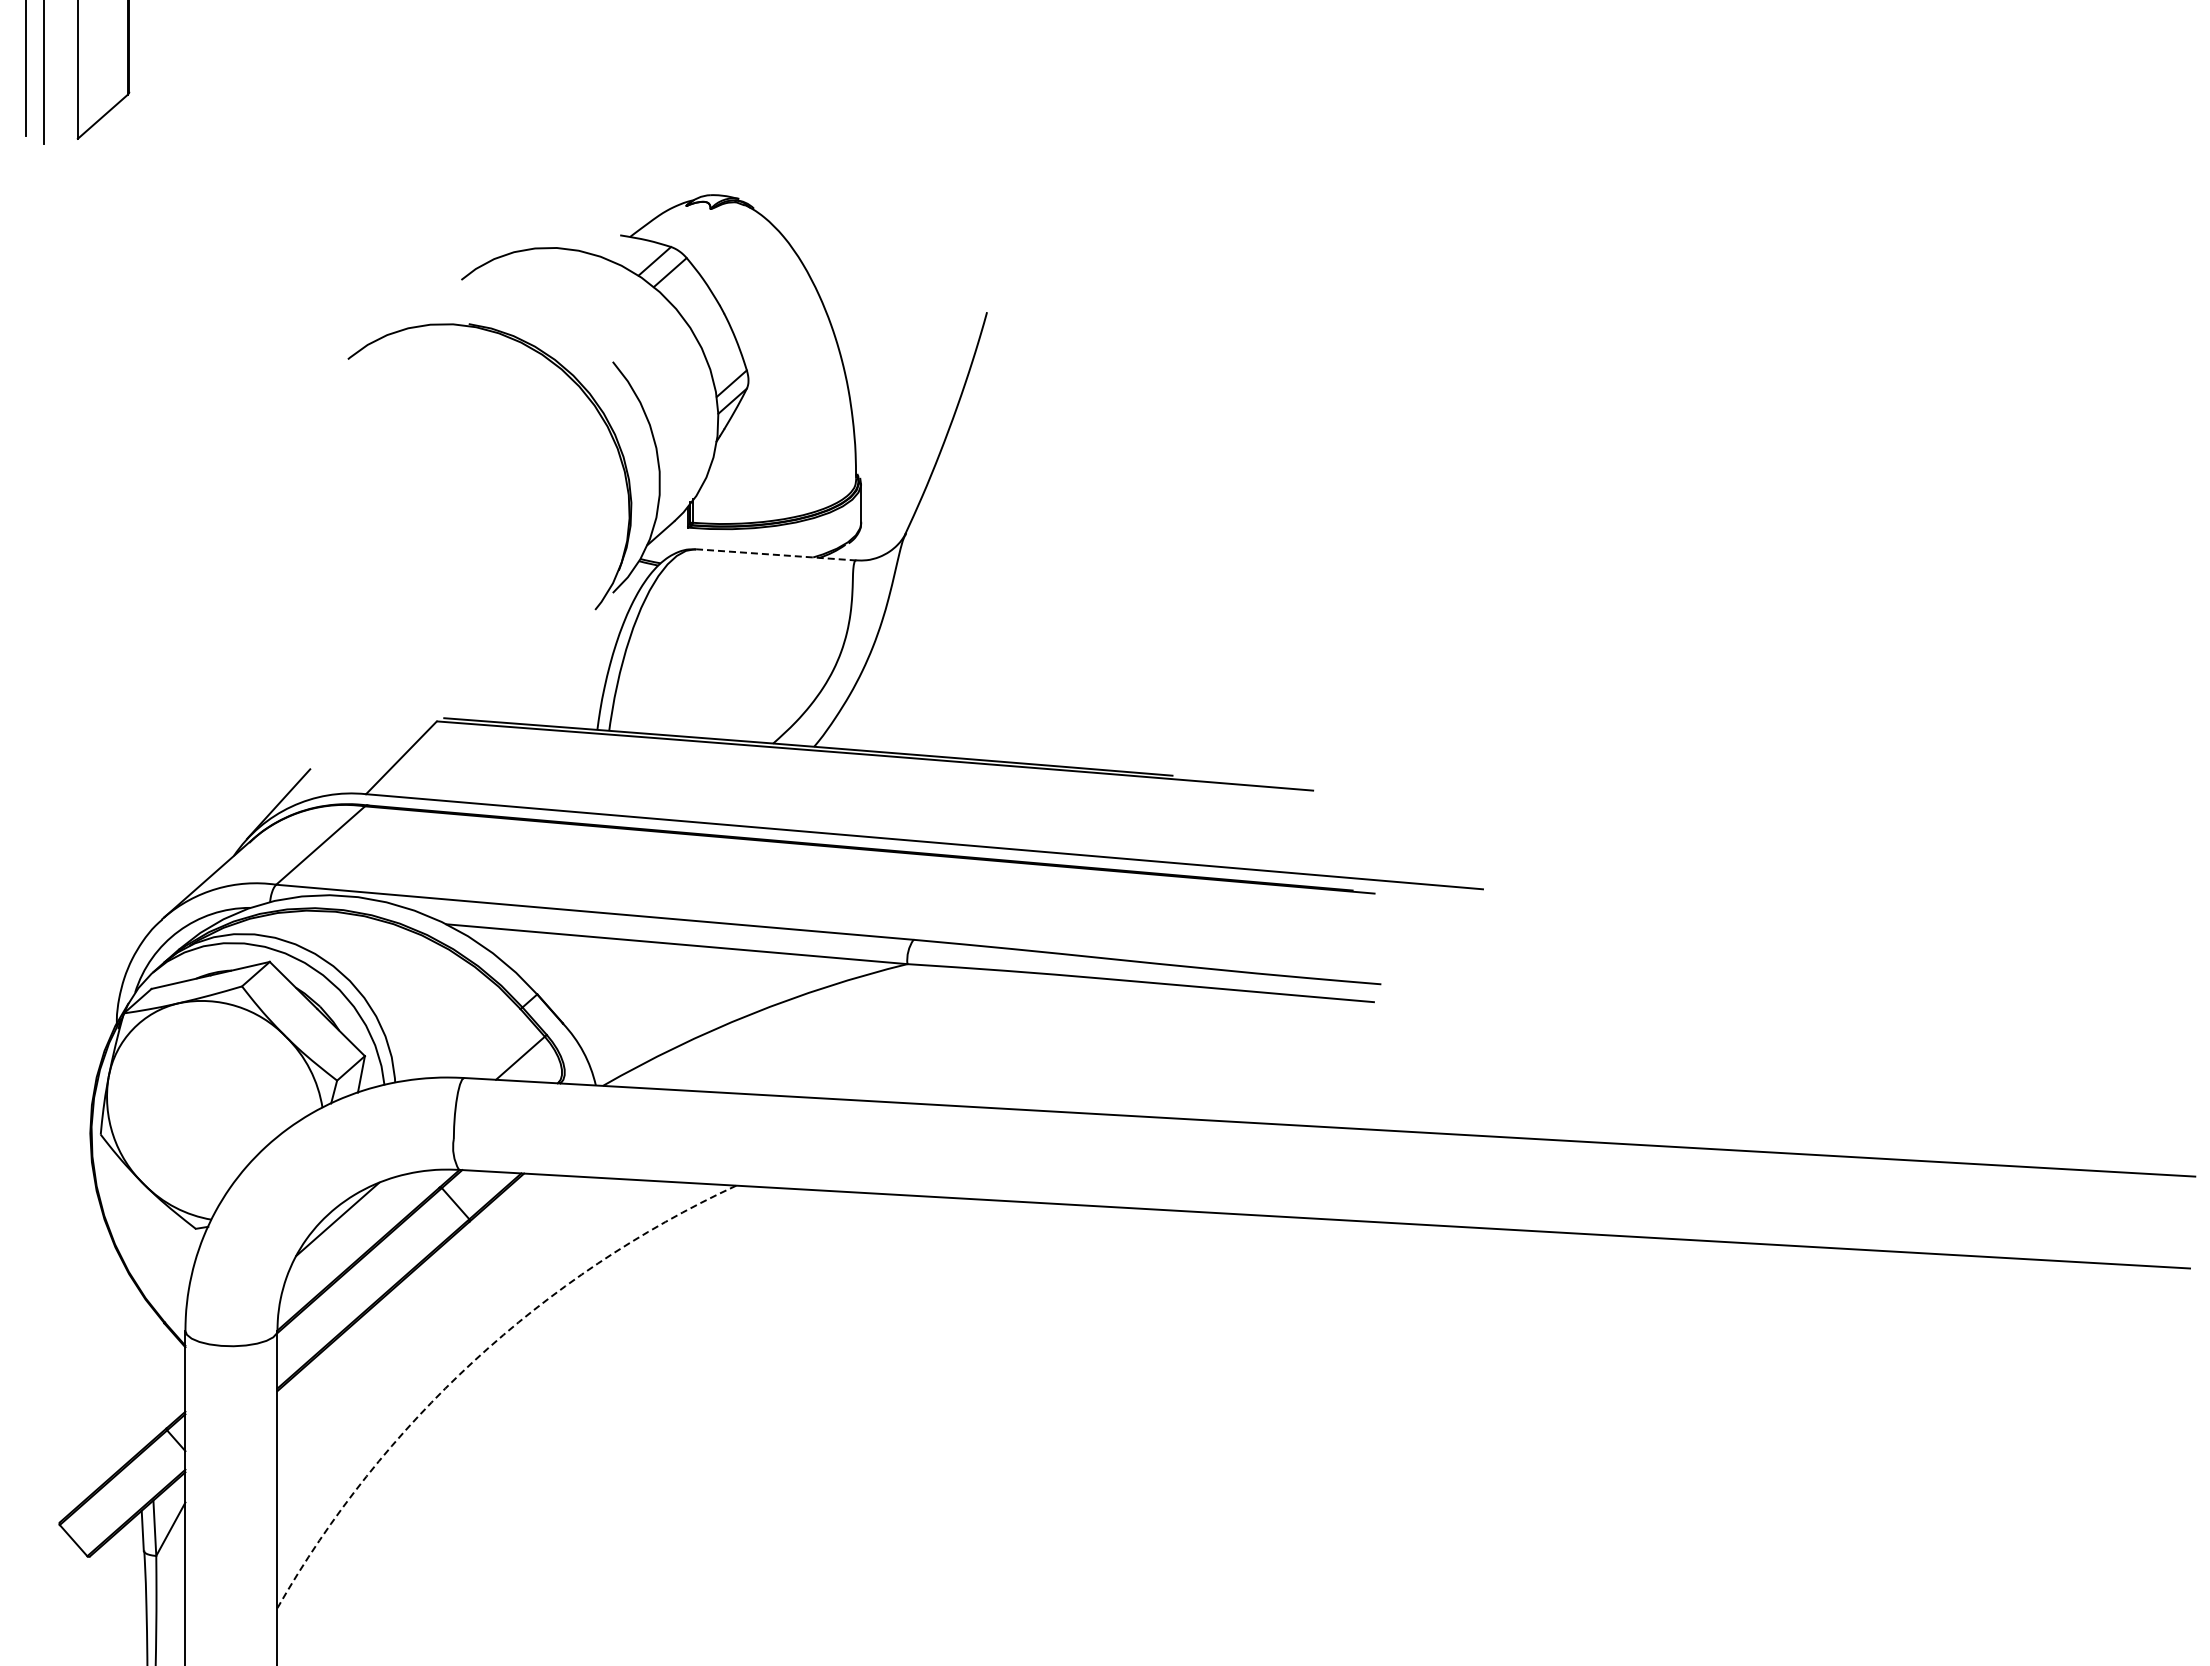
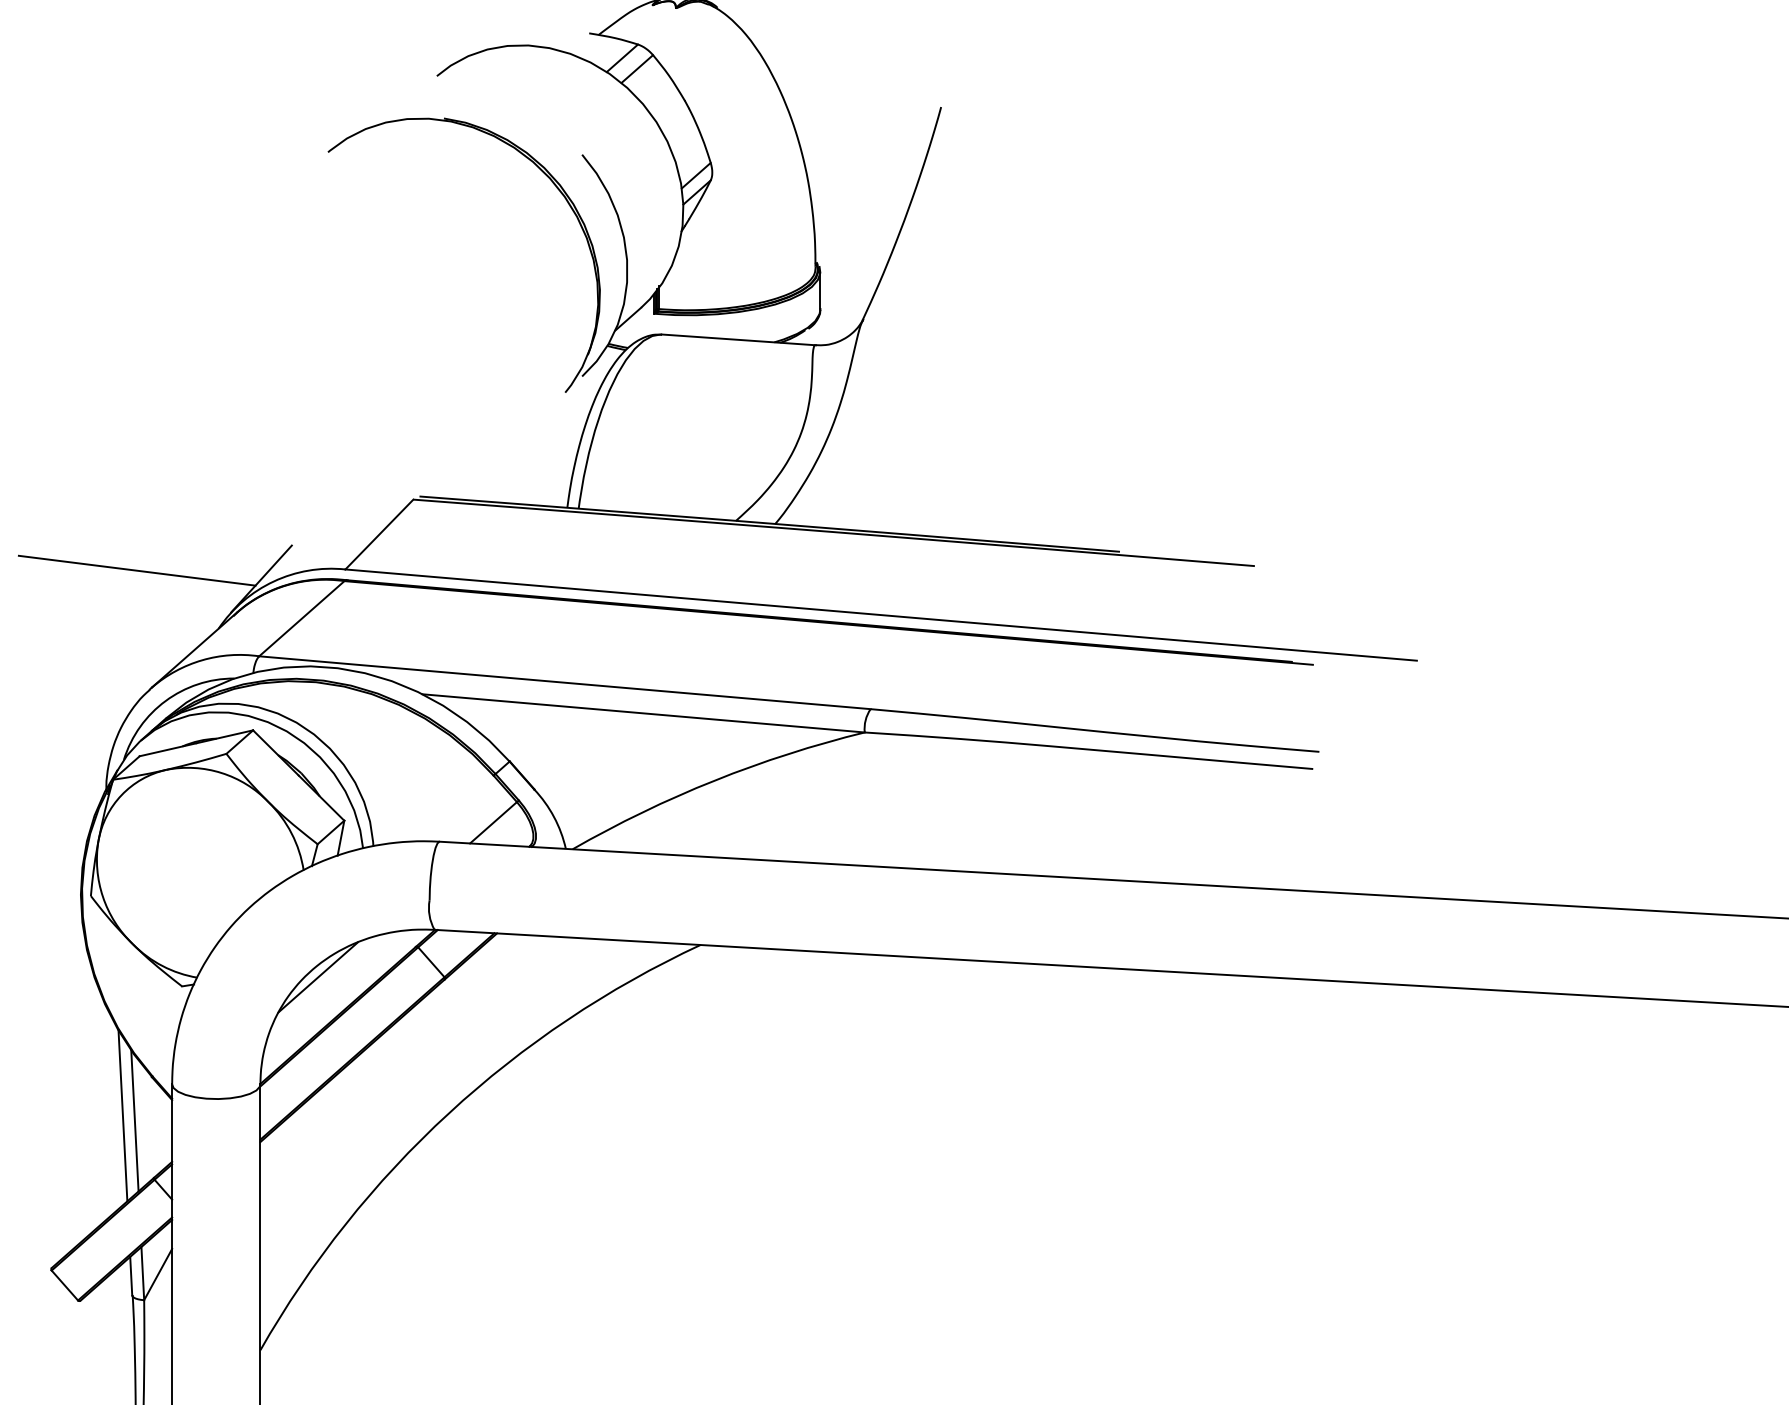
line: (775, 554) -> (738, 339), dashed -> solid
line: (148, 795) -> (136, 570), added
arc: (473, 1361) -> (448, 1113), dashed -> solid
line: (133, 1363) -> (122, 1115), added
line: (146, 1368) -> (134, 1120), added

